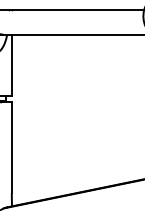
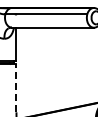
line: (11, 146) -> (16, 87), solid -> dashed

